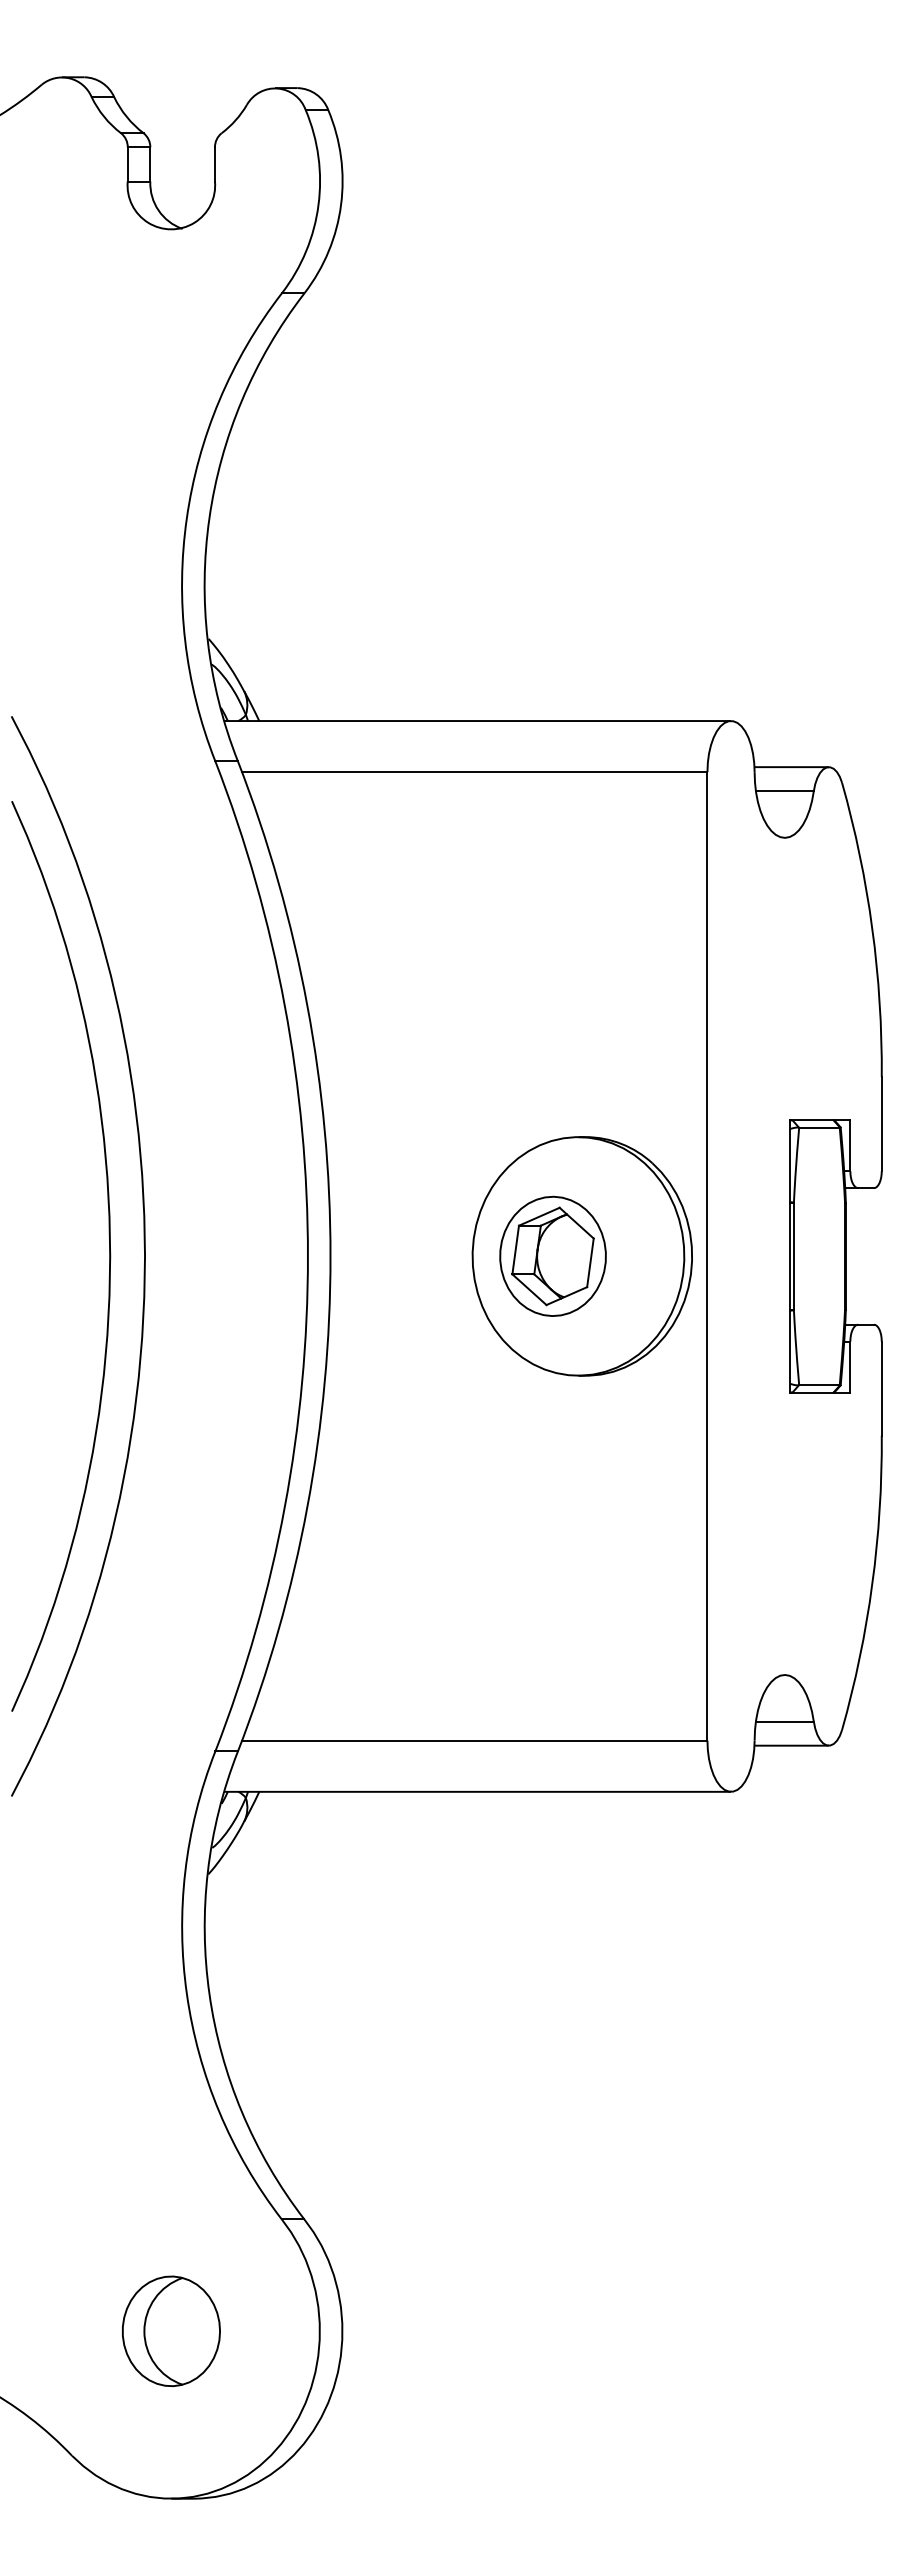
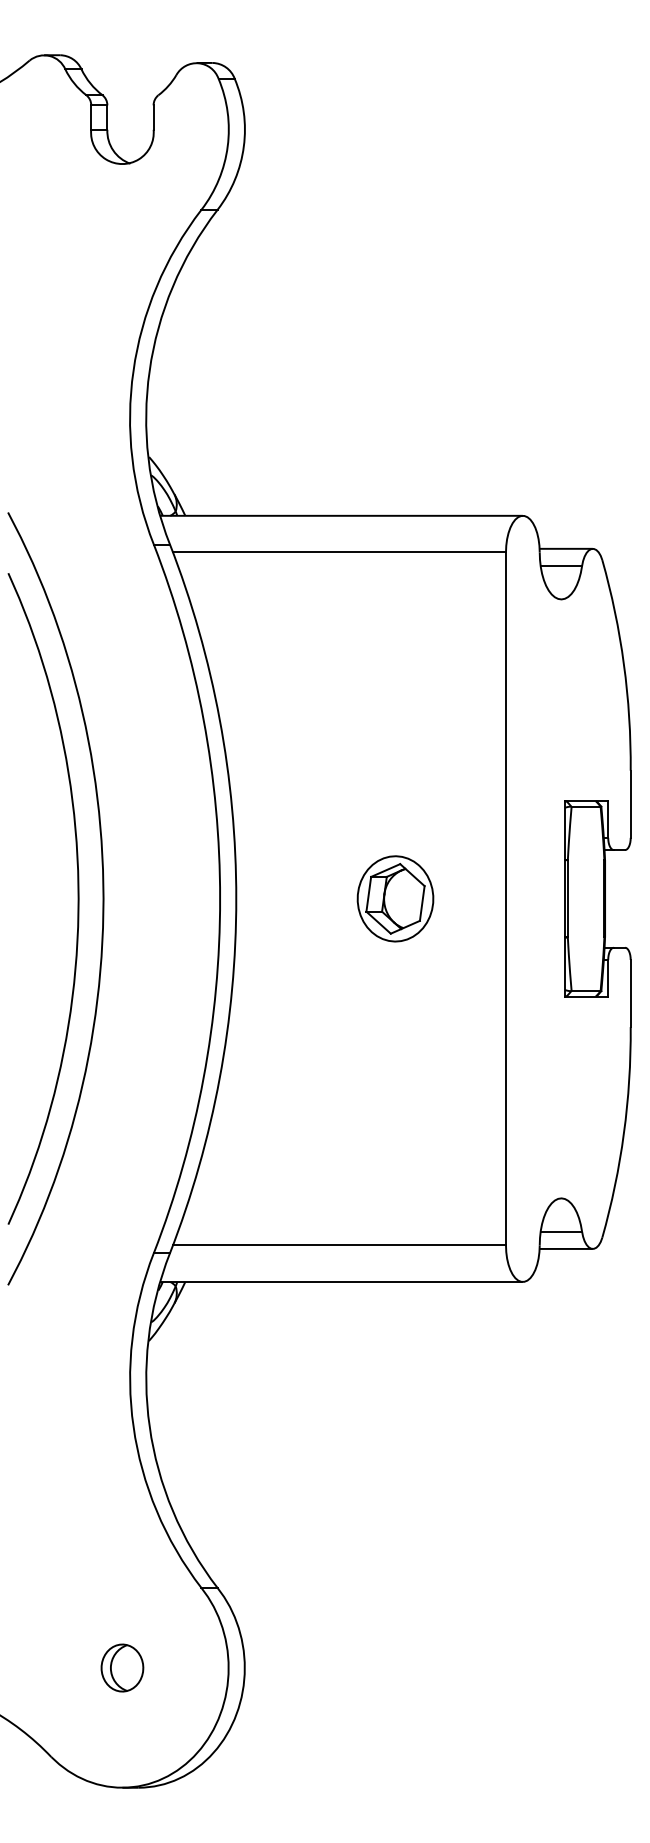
part: (581, 1256) -> (415, 898), removed
part: (171, 2331) -> (122, 1668), size x0.6

